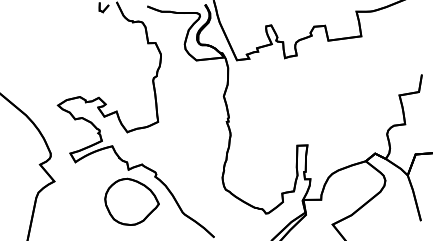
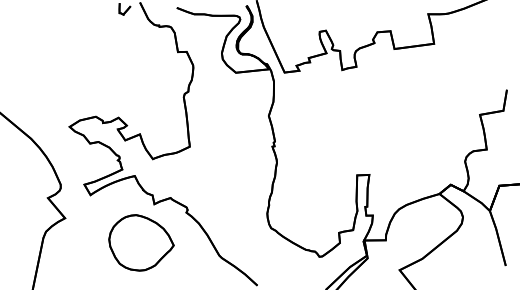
part: (132, 201) -> (141, 242), moved

